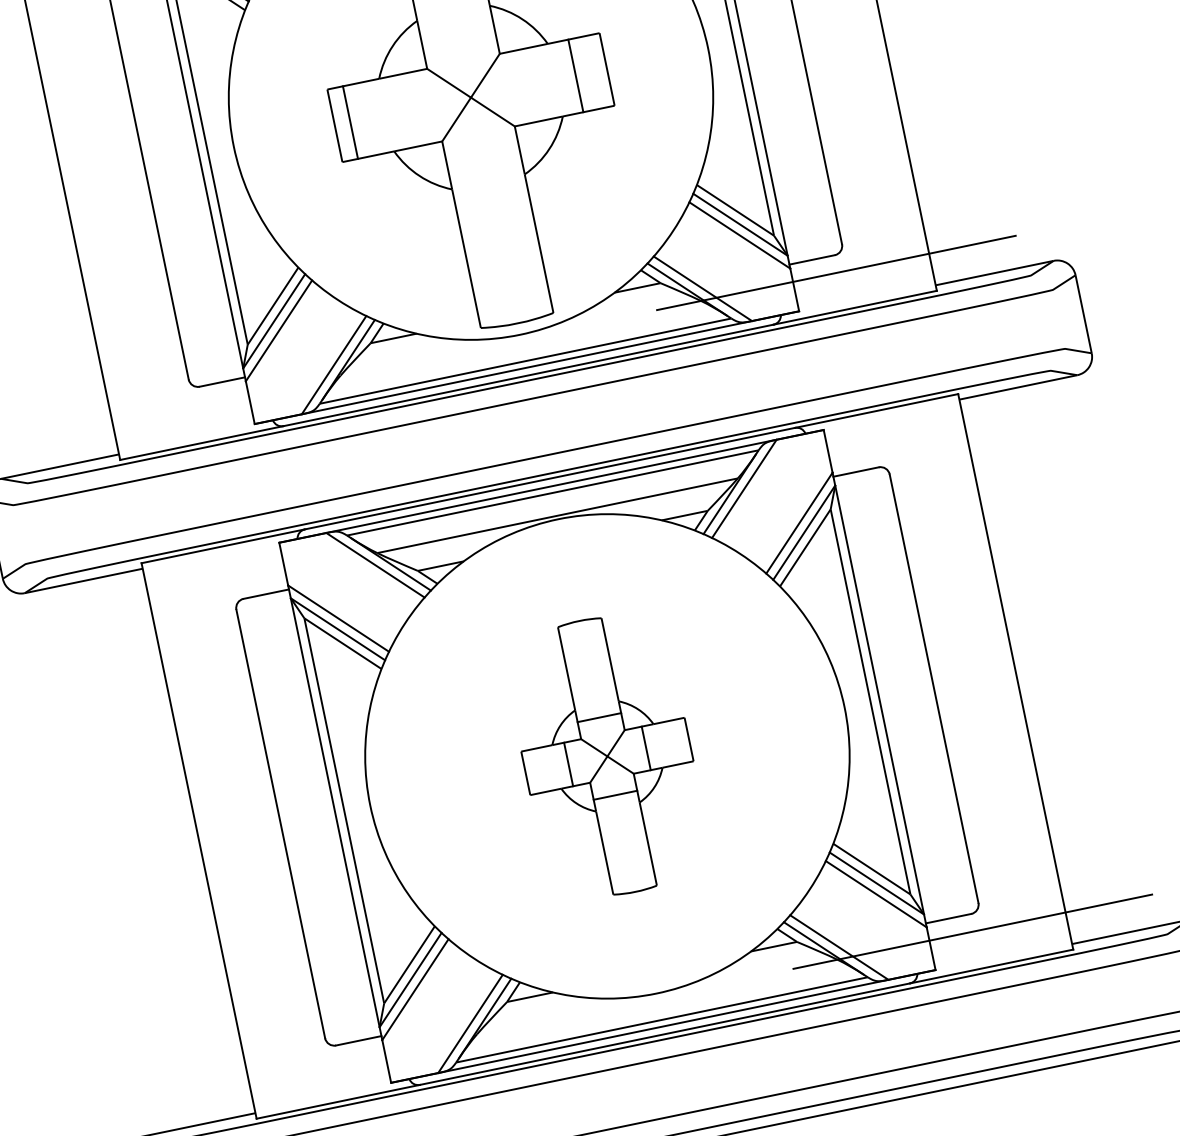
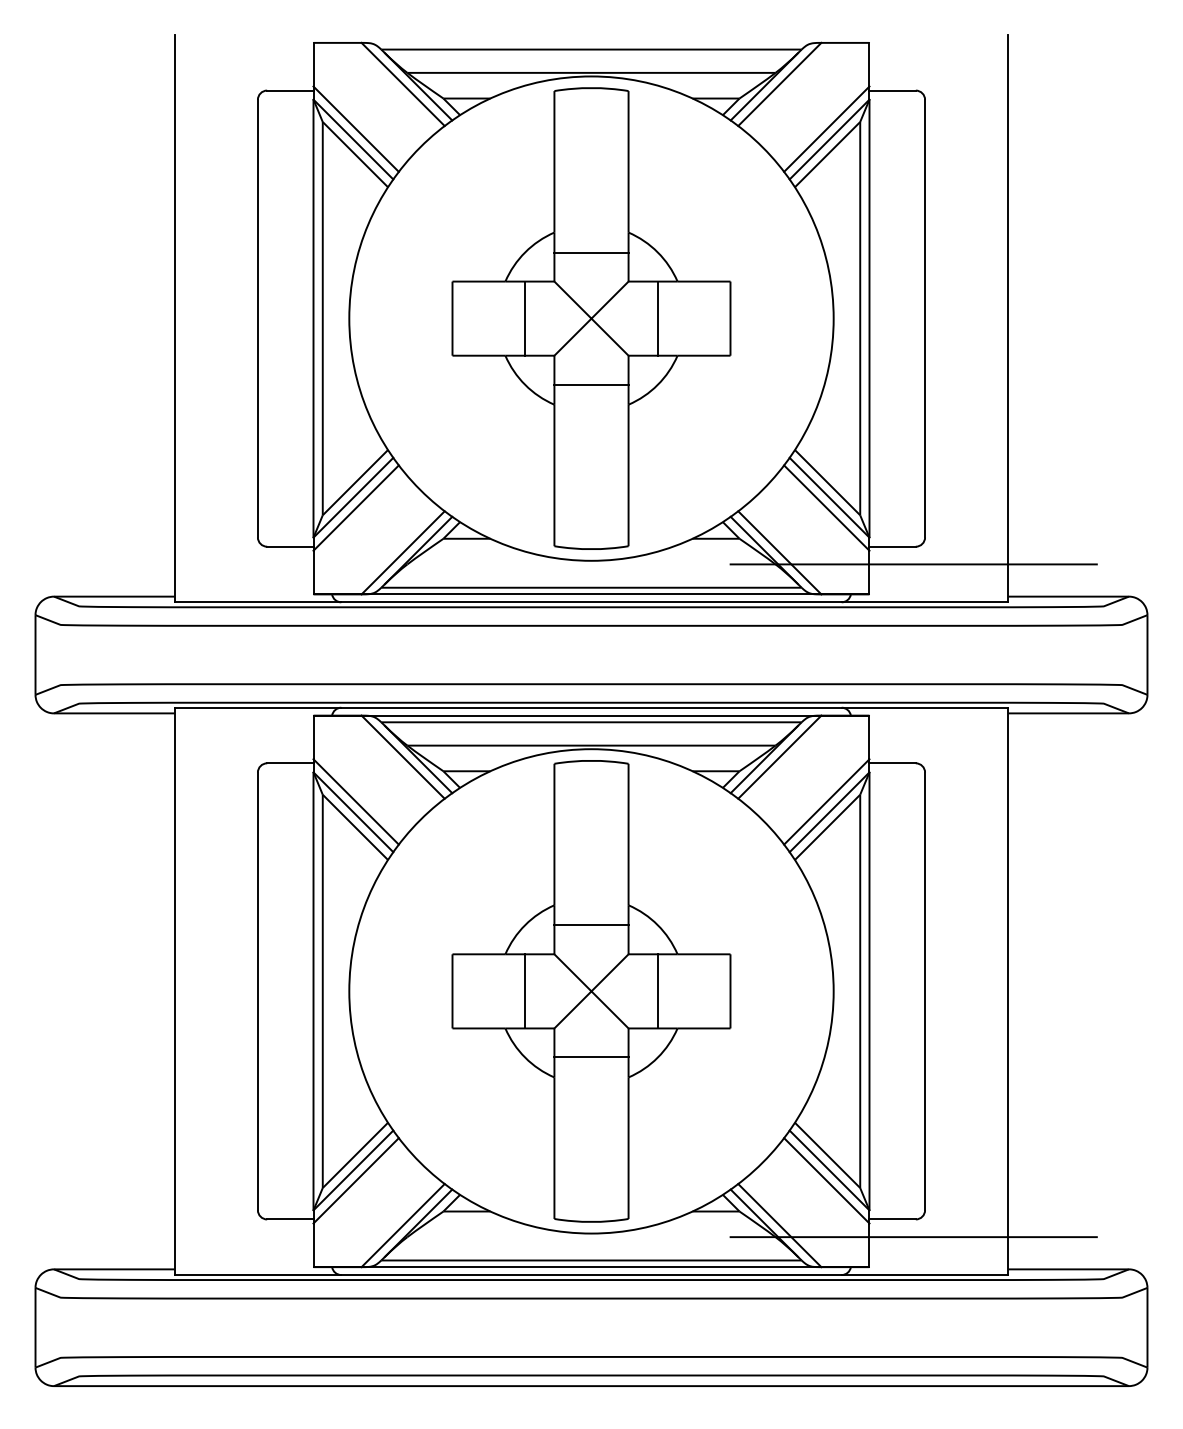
line: (457, 32) -> (591, 252), added
line: (575, 75) -> (657, 318), moved
line: (350, 122) -> (525, 318), moved
line: (484, 162) -> (591, 384), added
part: (607, 756) -> (591, 991), size x1.67

